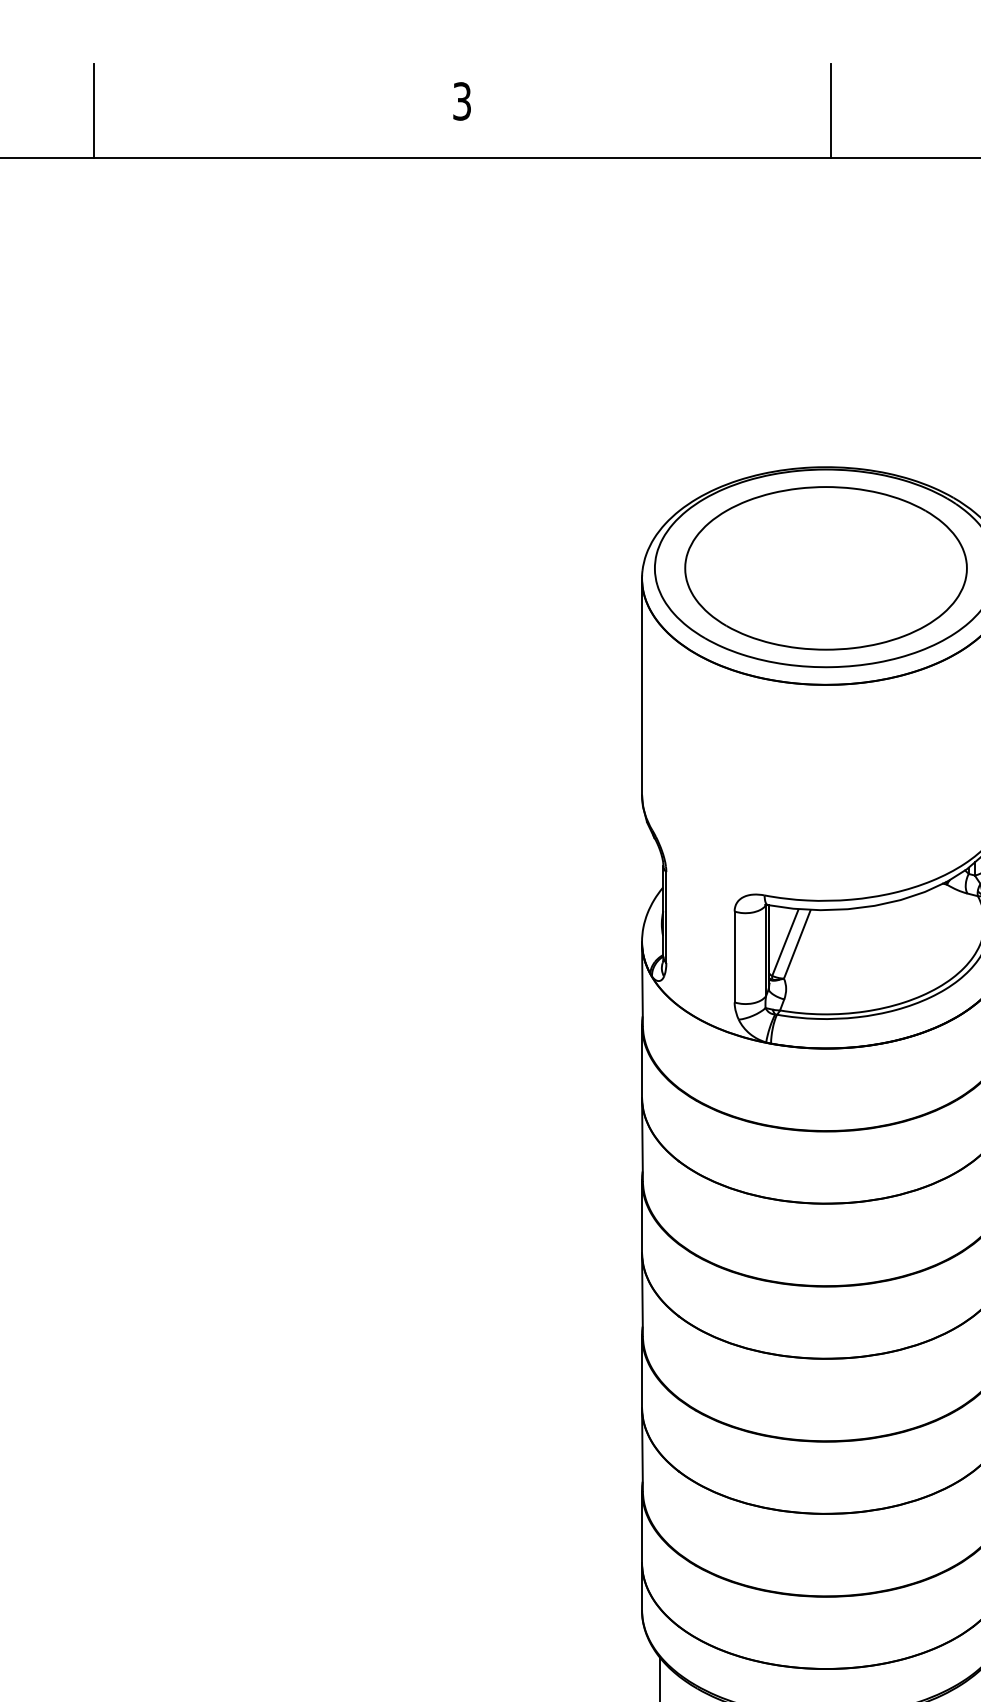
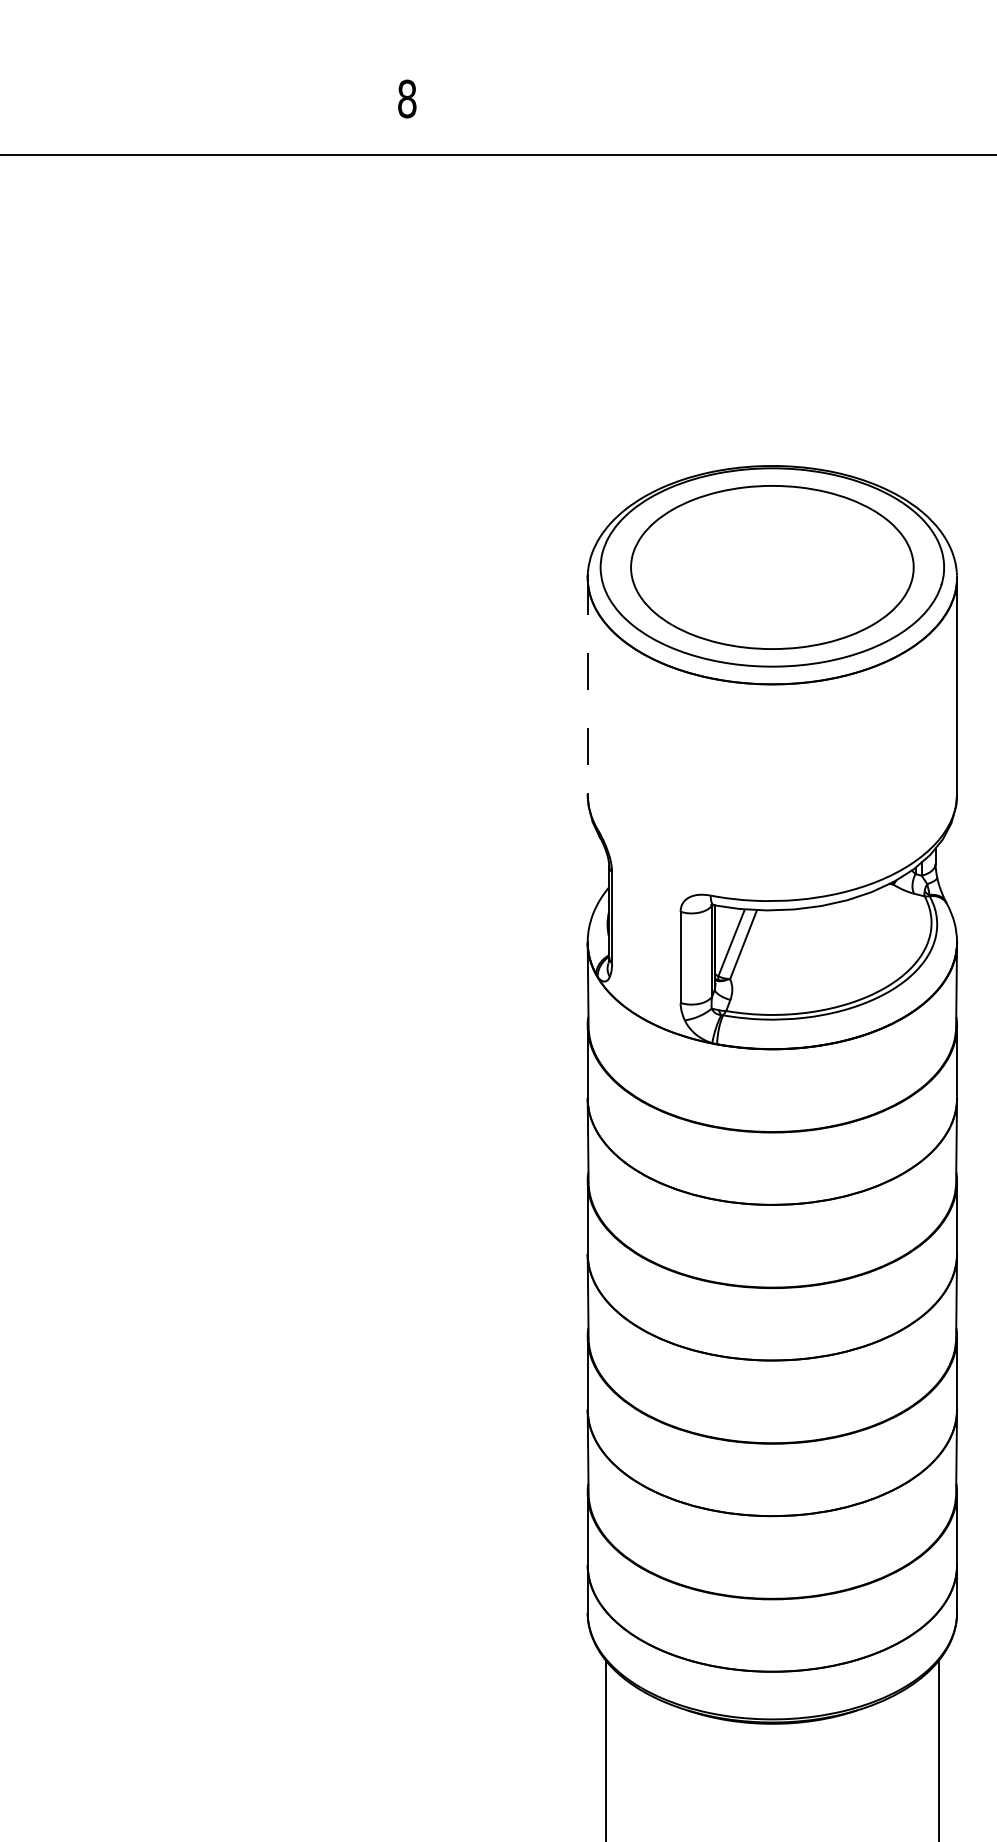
text: (462, 100) -> (407, 98), 3 -> 8
line: (93, 110) -> (37, 108), removed
line: (830, 110) -> (776, 108), removed
line: (641, 686) -> (587, 686), solid -> dashed

